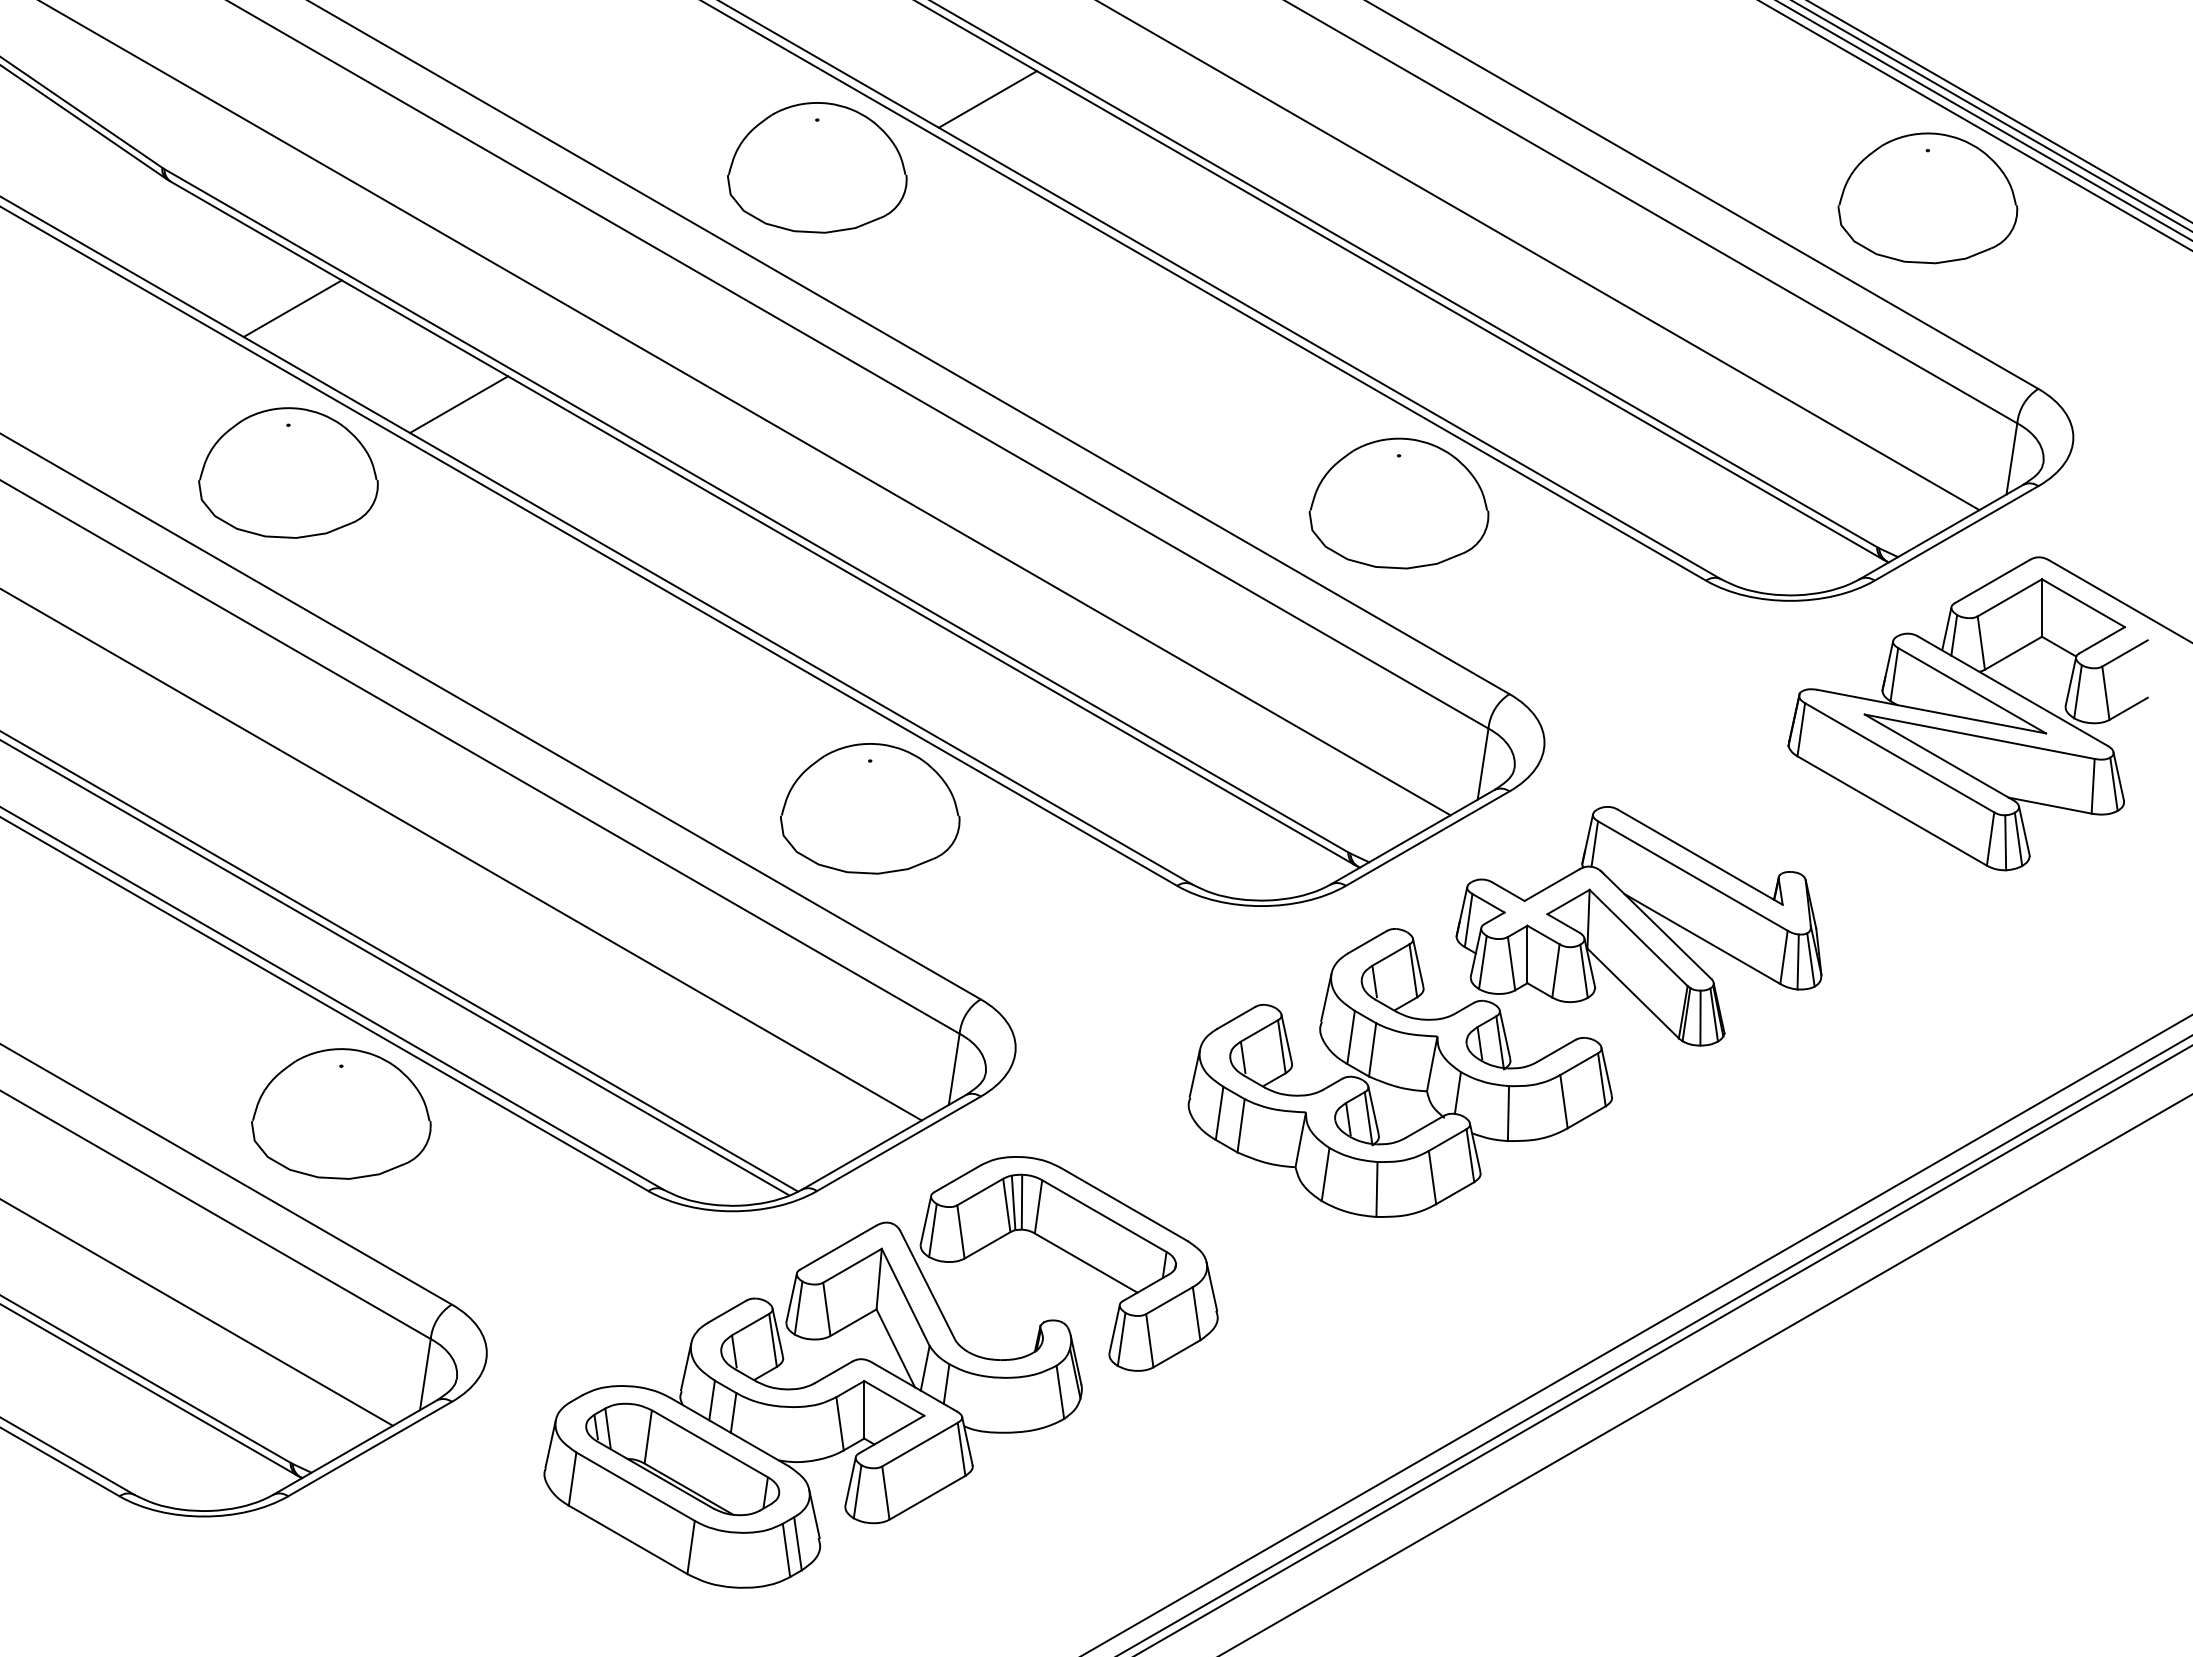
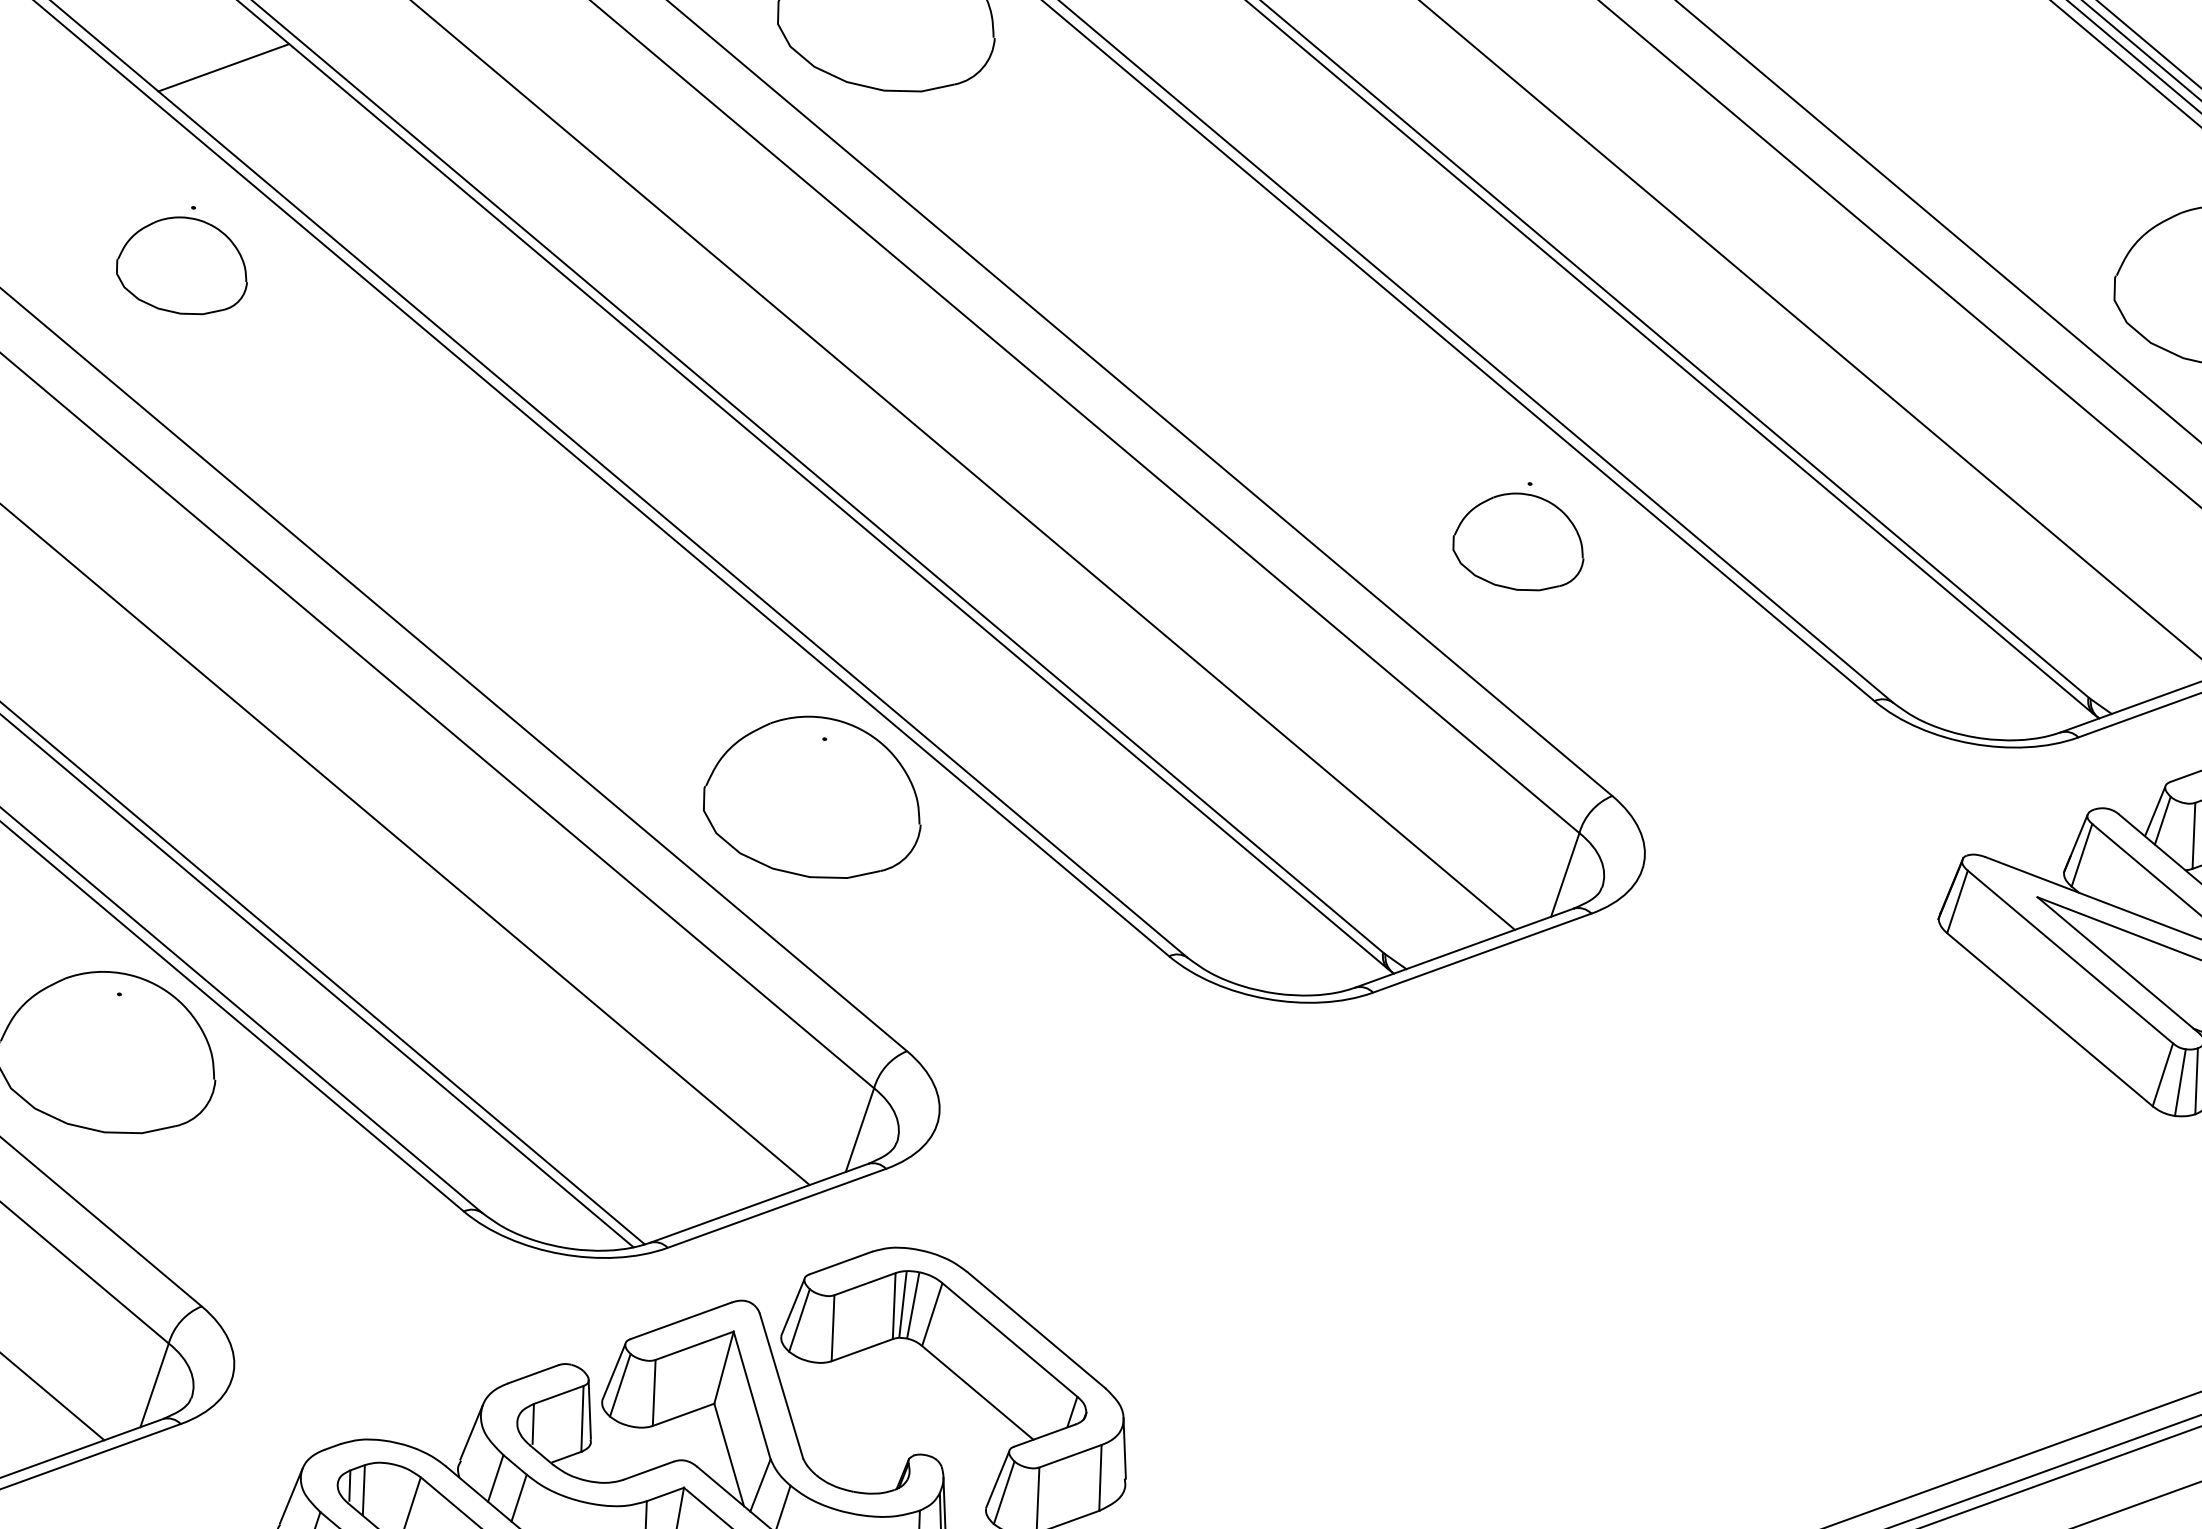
line: (459, 404) -> (404, 219), removed
part: (288, 472) -> (183, 264), size x0.6
part: (1398, 503) -> (1519, 541), size x0.6
part: (1504, 1011) -> (1537, 1178), removed

